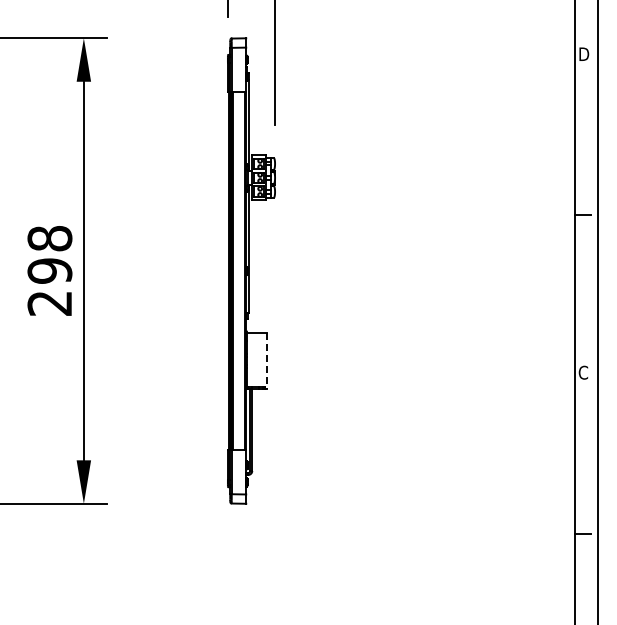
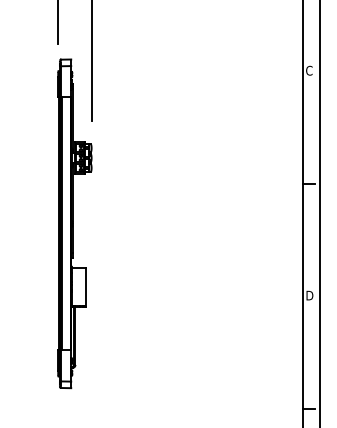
text: (583, 54) -> (309, 70), D -> C
line: (266, 361) -> (85, 287), dashed -> solid
text: (583, 372) -> (309, 295), C -> D

